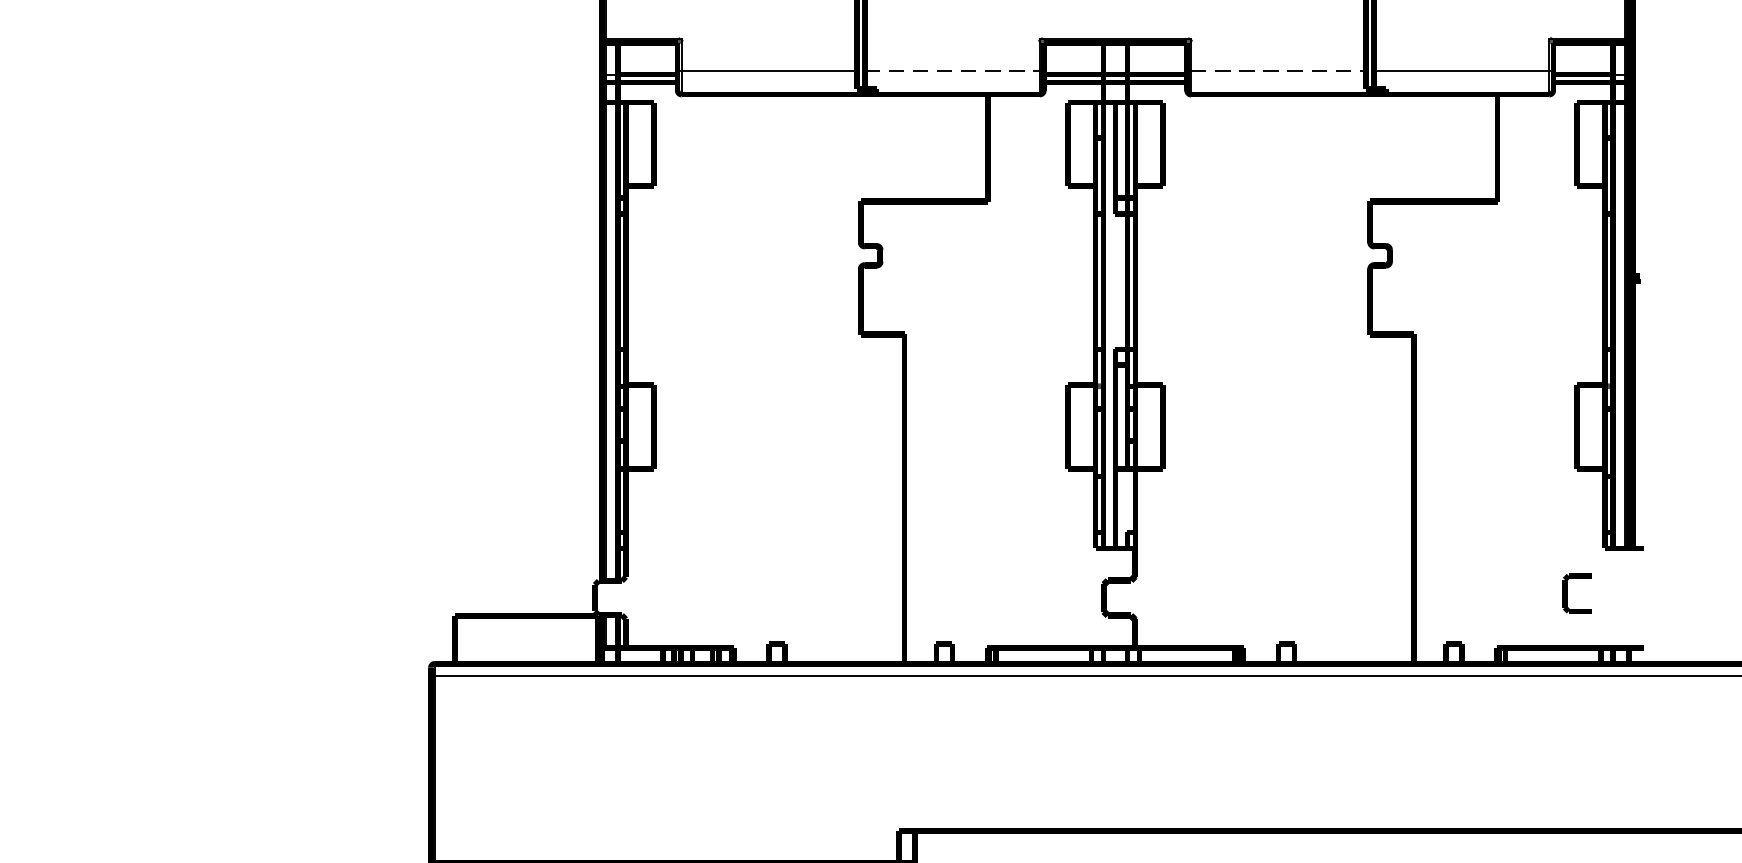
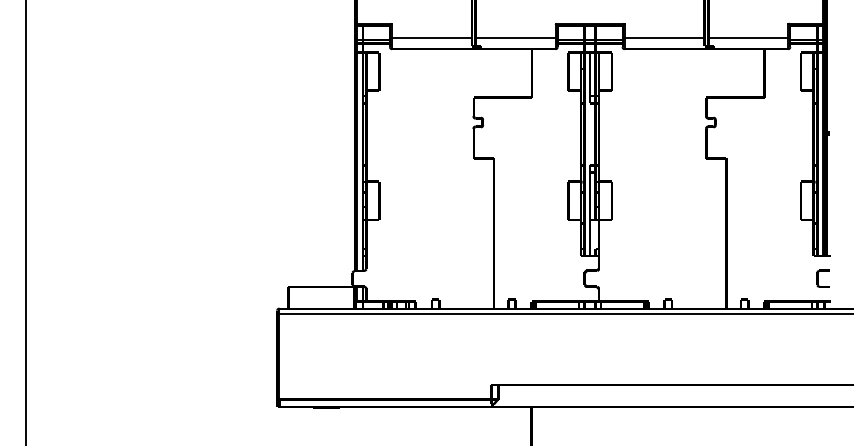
line: (952, 71) -> (515, 38), dashed -> solid
line: (1278, 71) -> (664, 38), dashed -> solid
part: (1576, 592) -> (822, 278), moved

